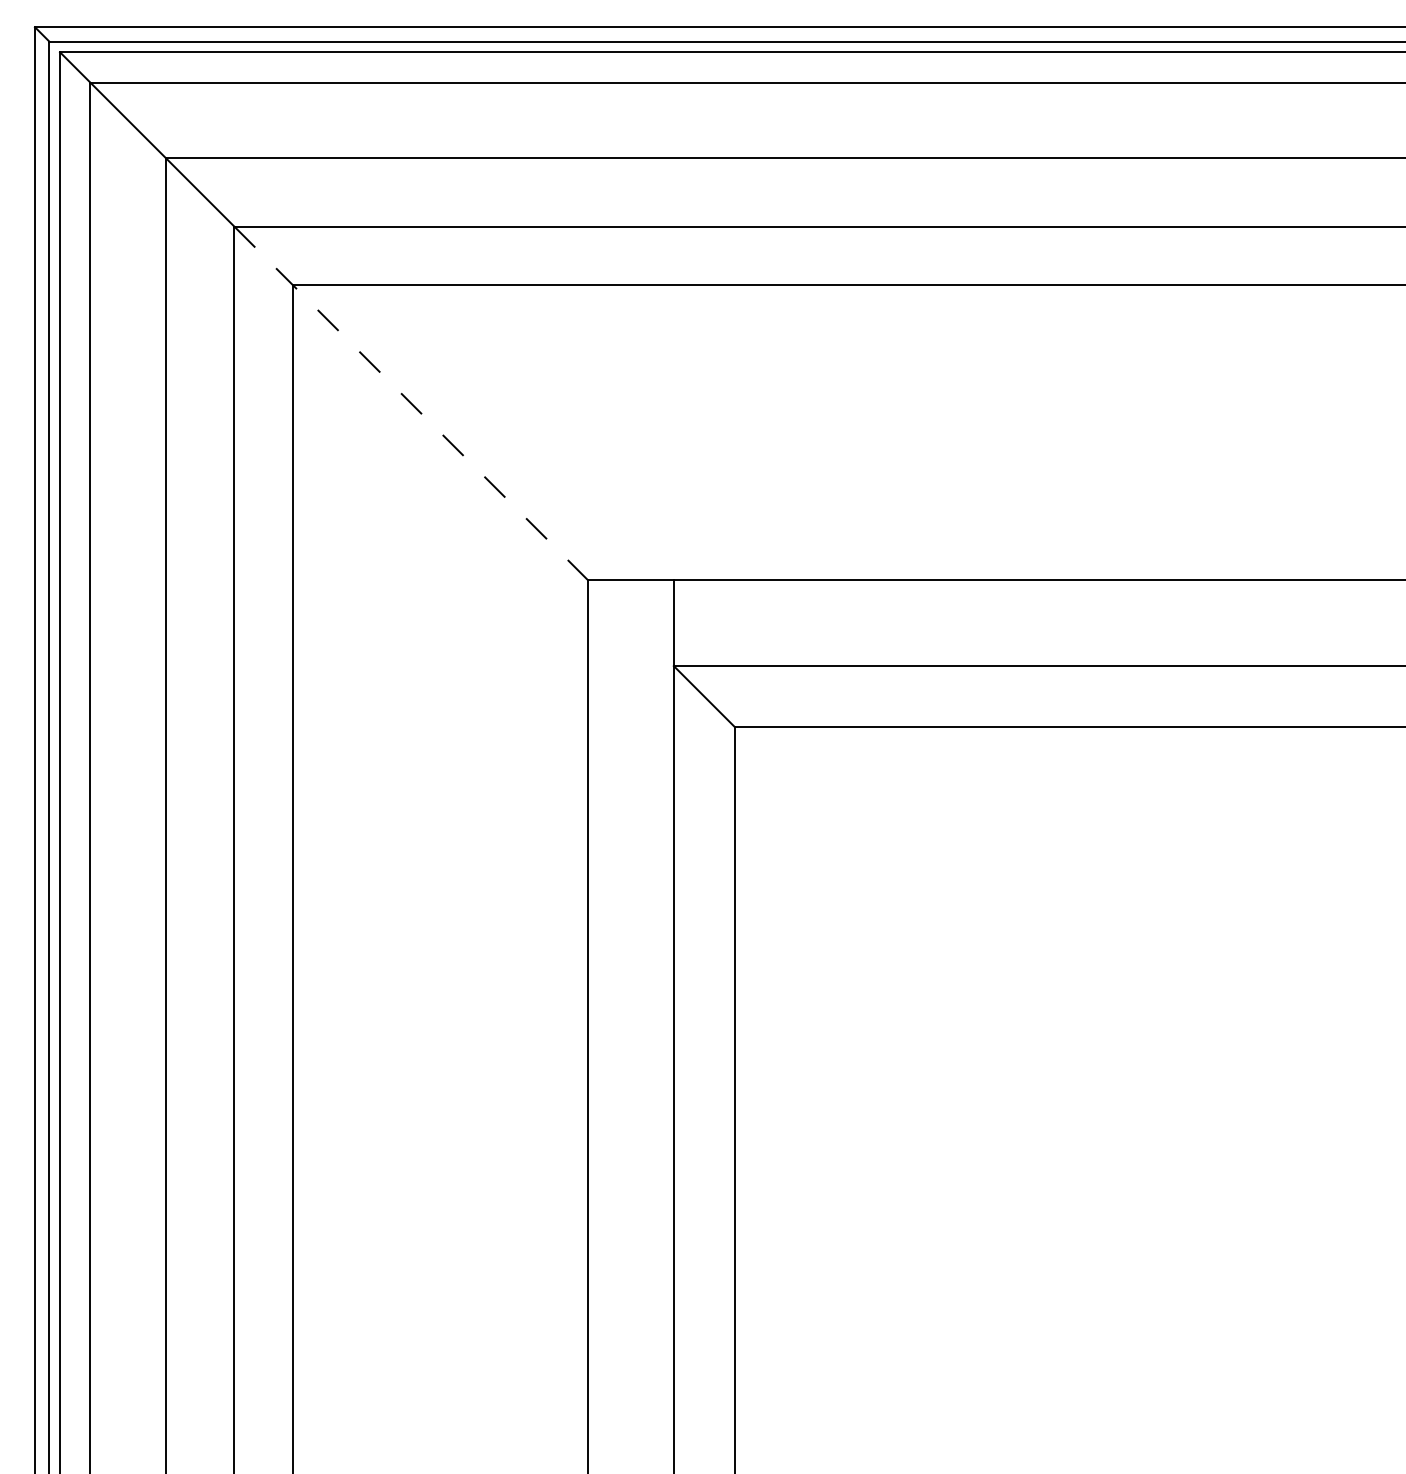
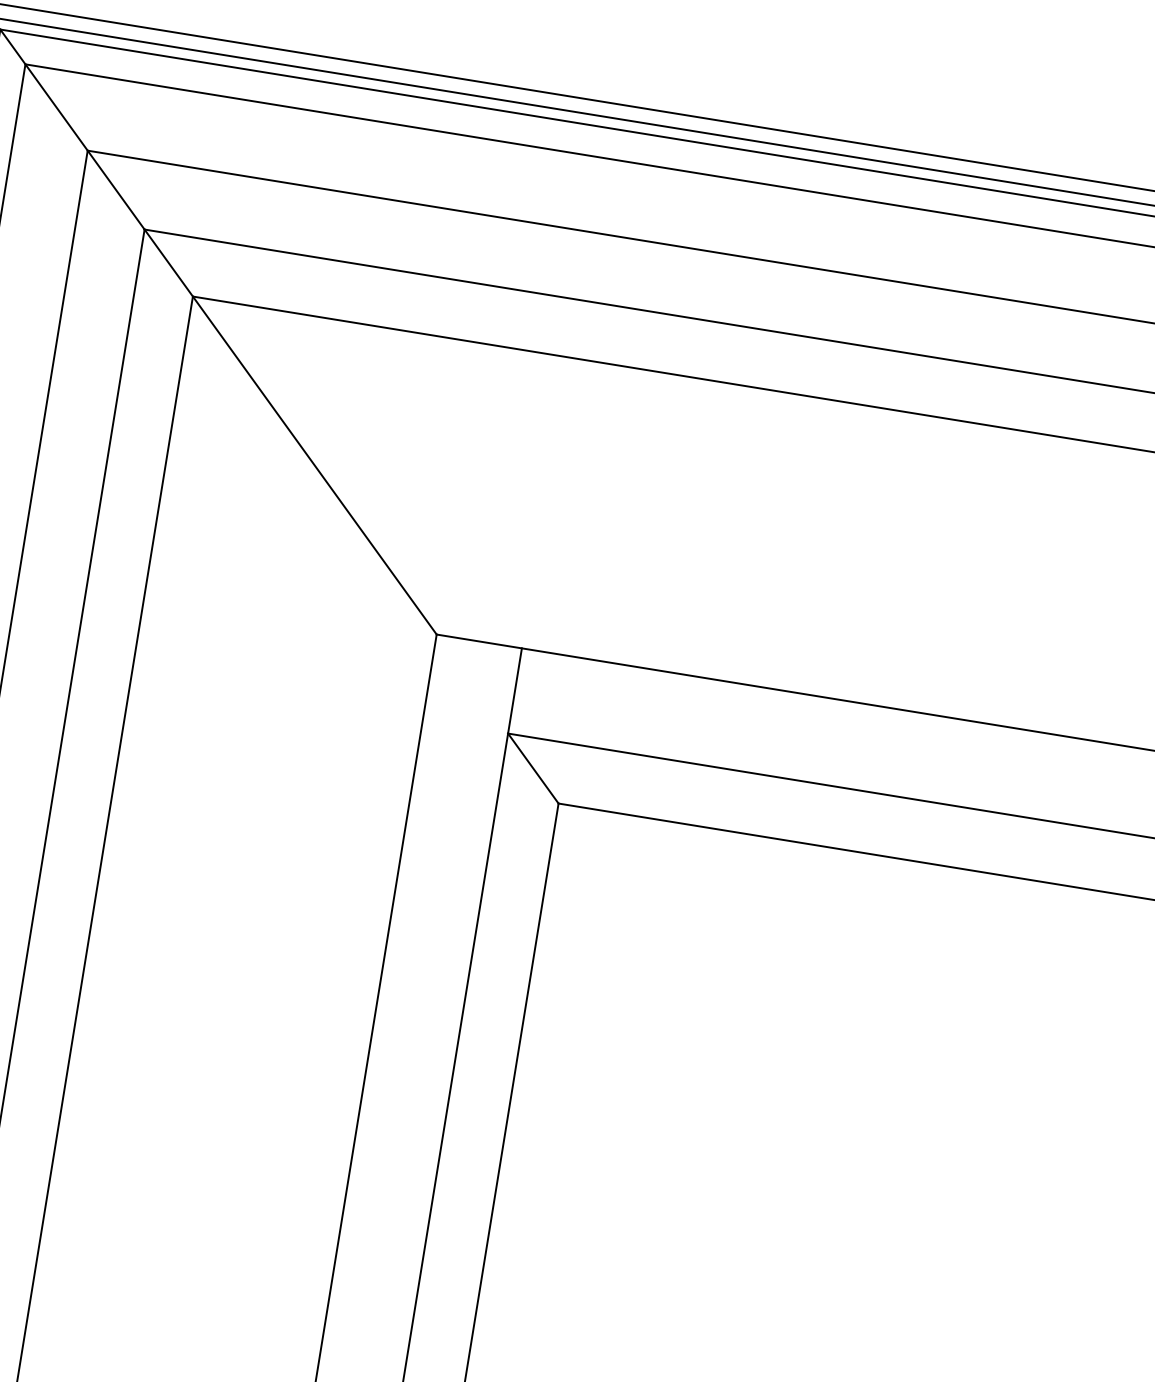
line: (410, 403) -> (290, 432), dashed -> solid

